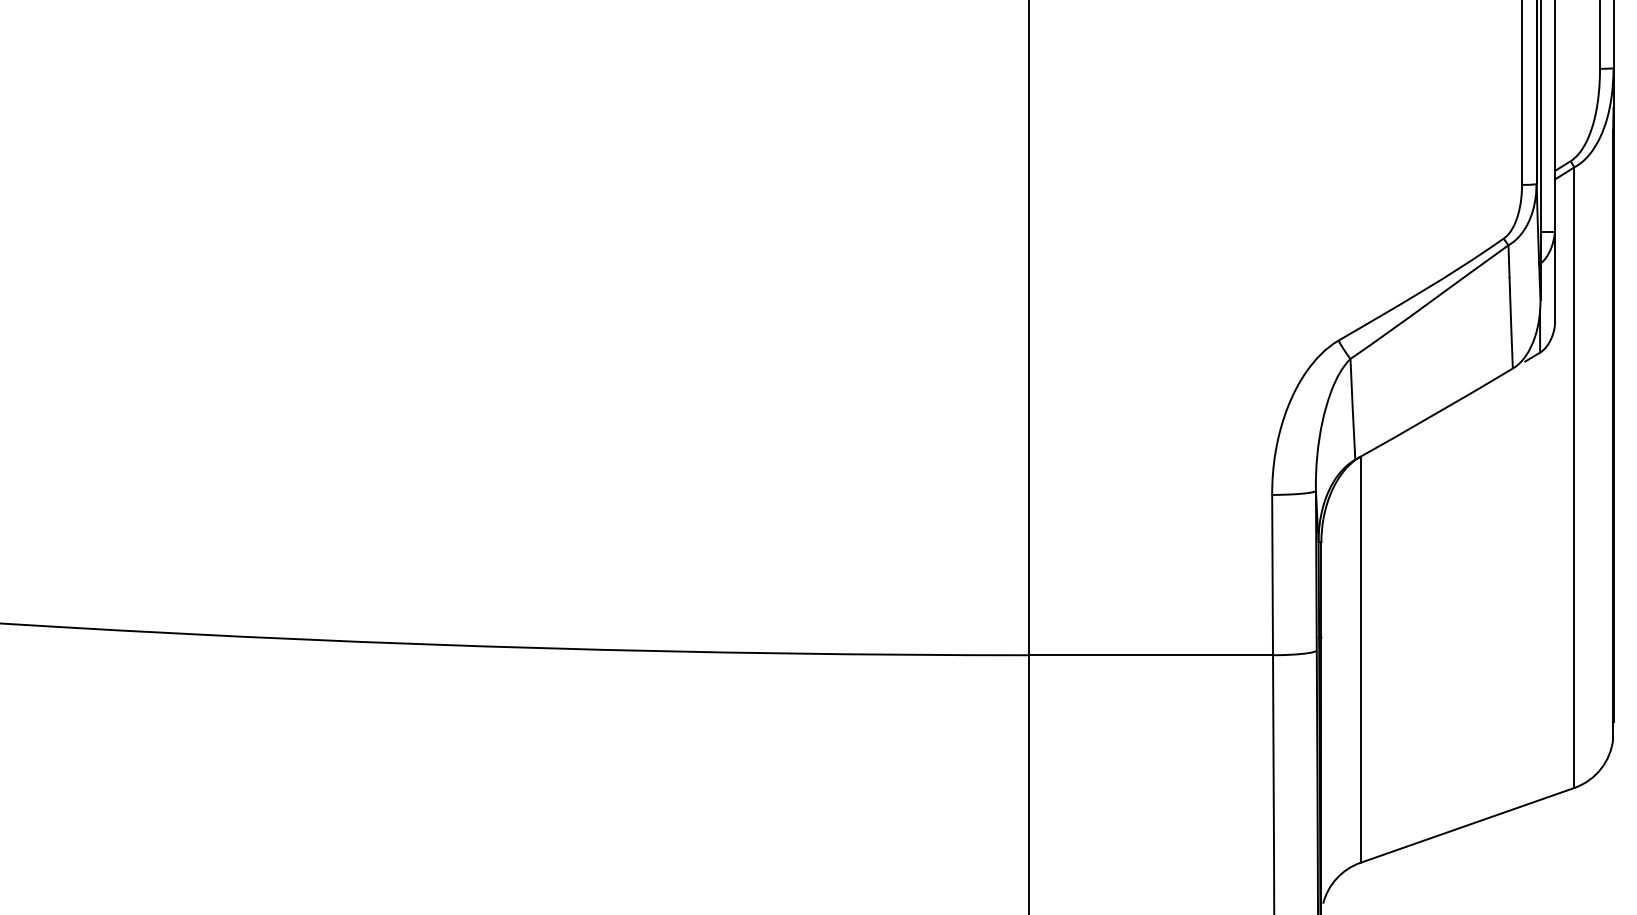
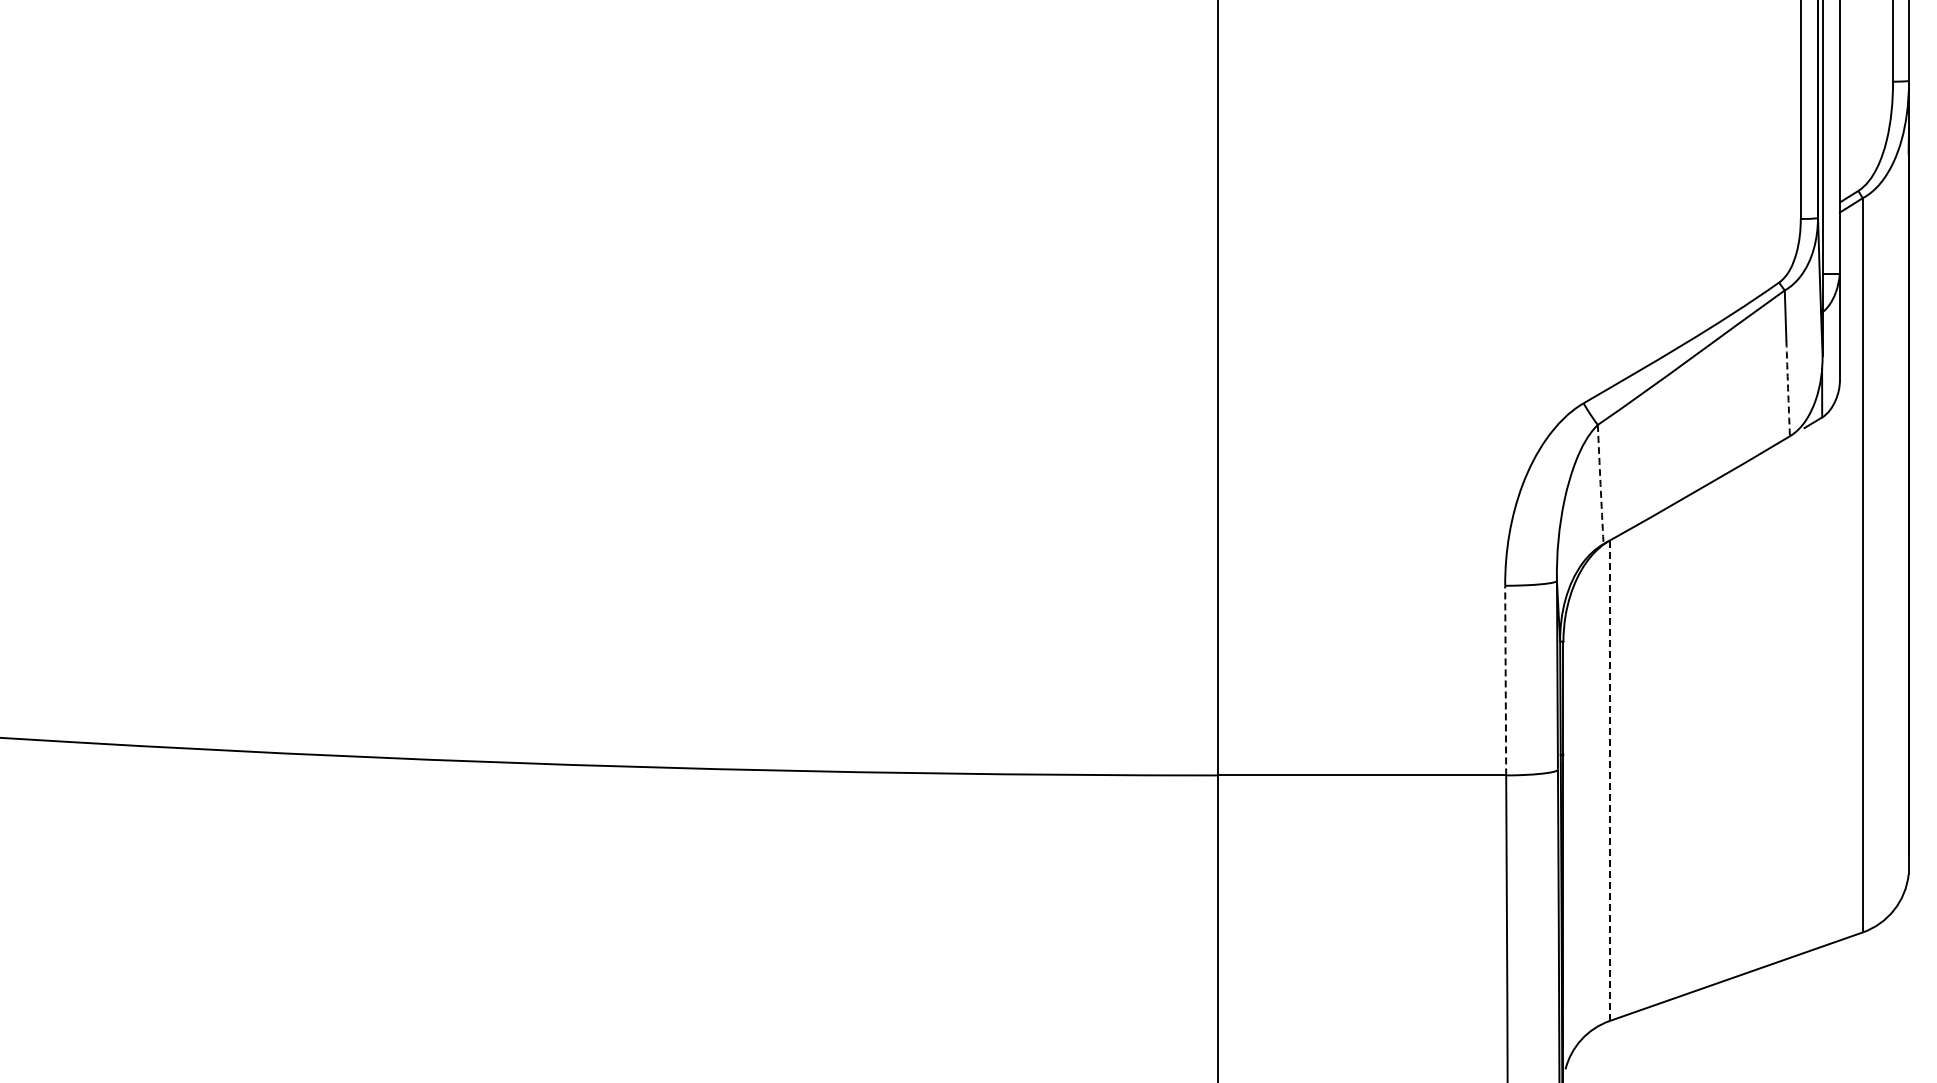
arc: (1511, 328) -> (1788, 388), solid -> dashed
arc: (1352, 409) -> (1600, 484), solid -> dashed
line: (1272, 574) -> (1505, 680), solid -> dashed
line: (1360, 660) -> (1609, 781), solid -> dashed

